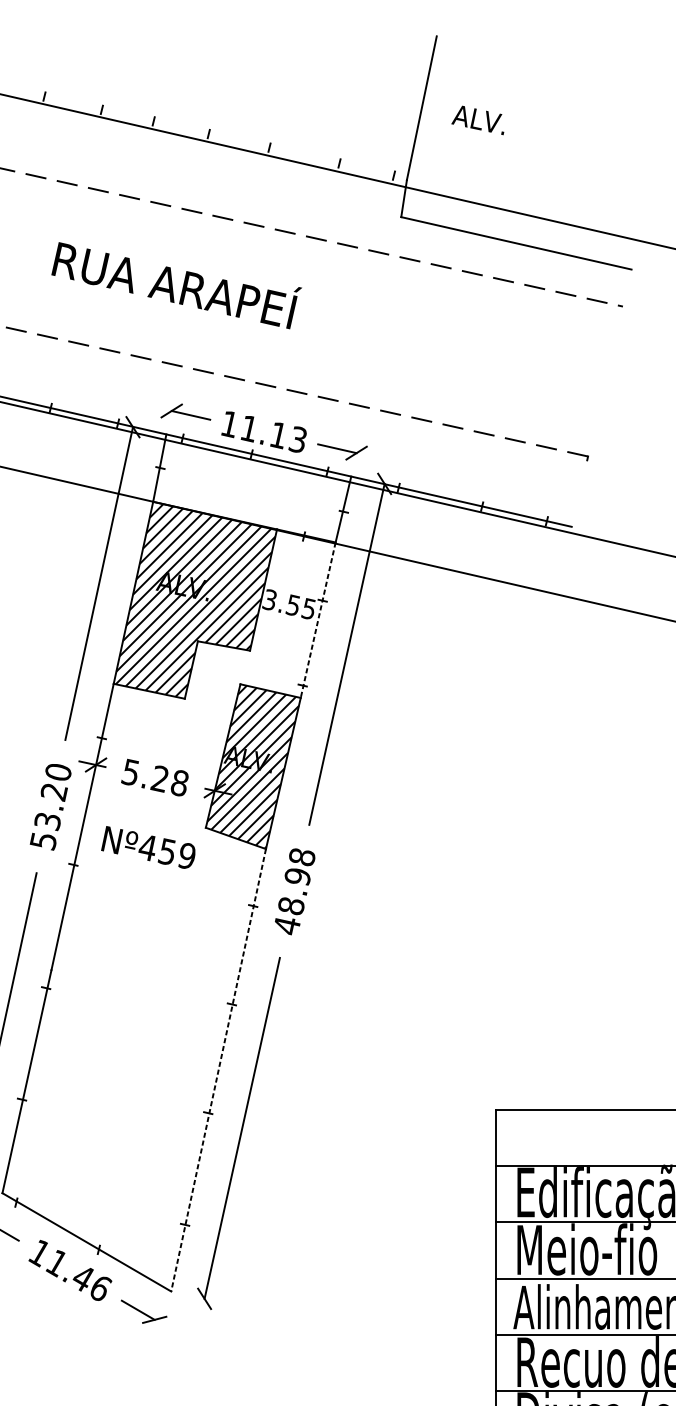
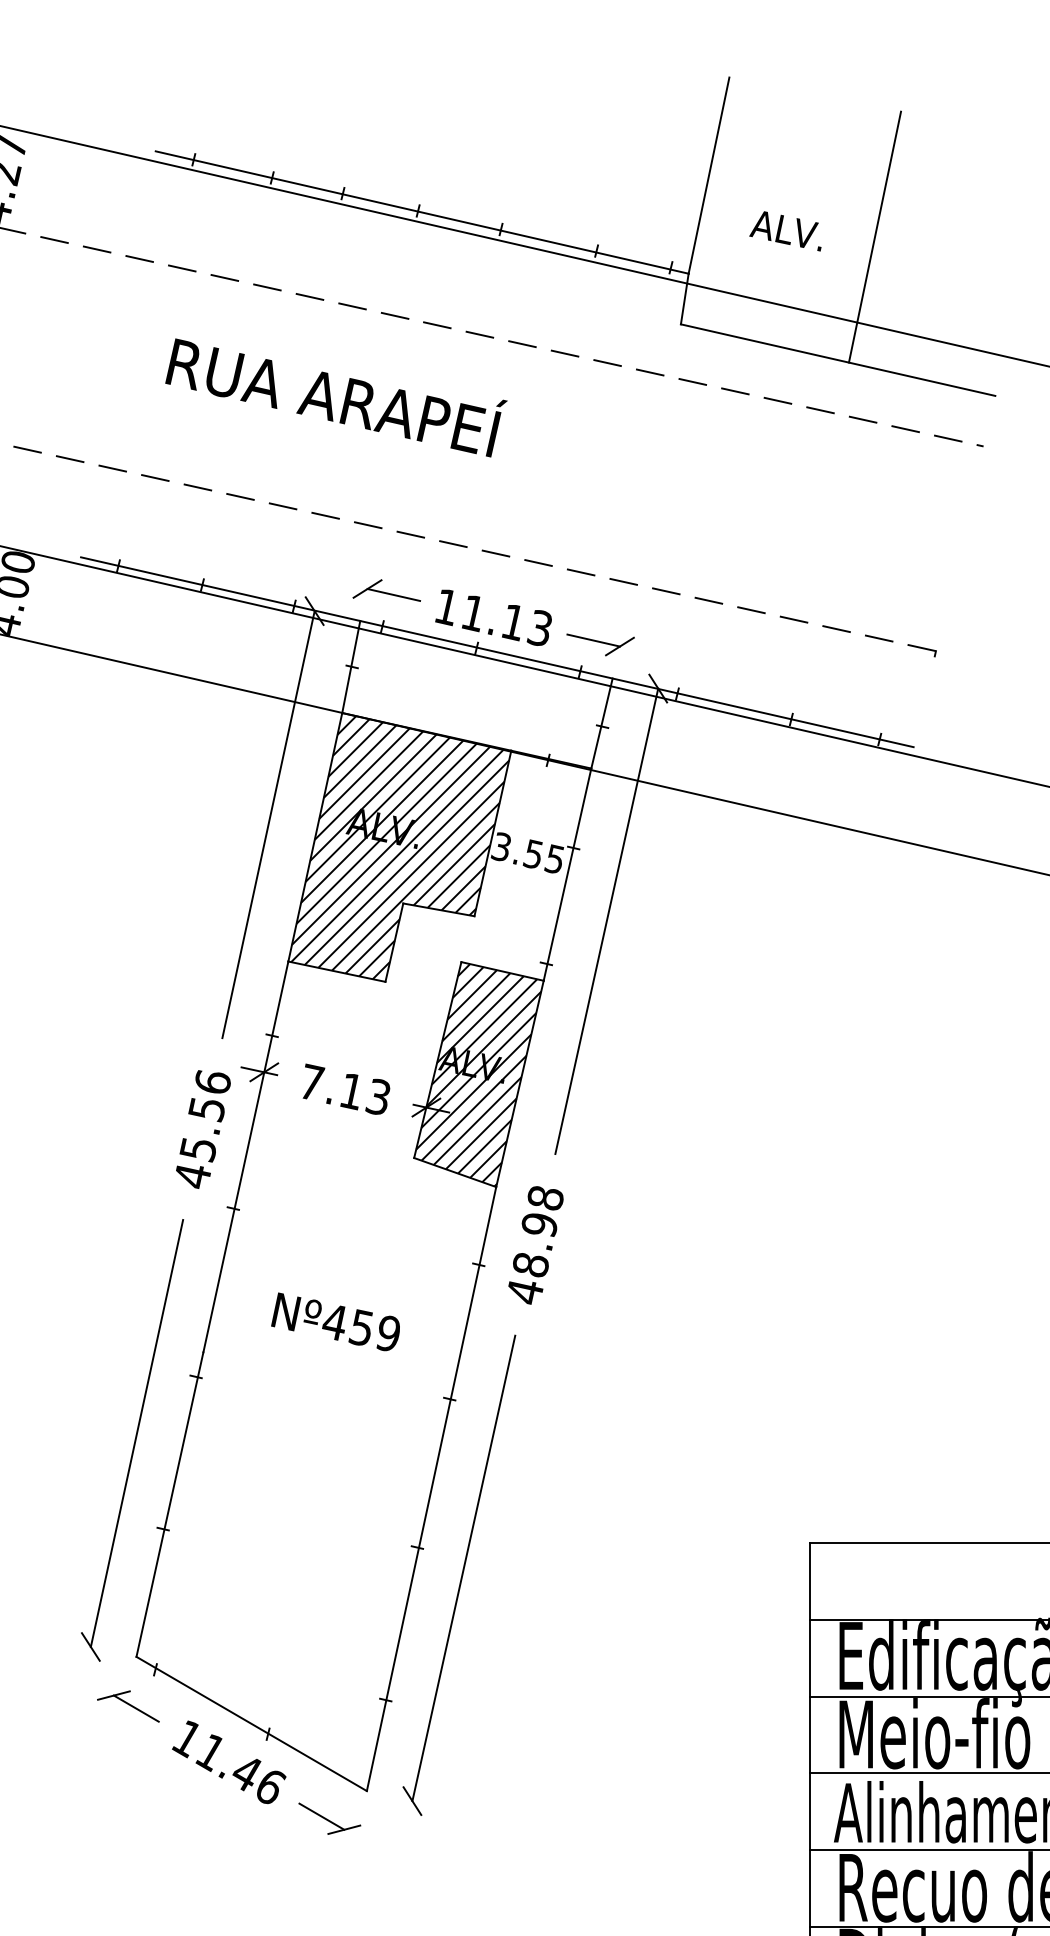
text: (477, 120) -> (785, 231), moved
line: (211, 135) -> (421, 212), added
line: (543, 152) -> (874, 236), added
text: (176, 285) -> (336, 397), moved
line: (318, 620) -> (567, 874), dashed -> solid
text: (154, 777) -> (344, 1089), 5.28 -> 7.13
text: (50, 806) -> (201, 1129), 53.20 -> 45.56
text: (148, 847) -> (335, 1321), moved
line: (218, 1070) -> (431, 1489), dashed -> solid

